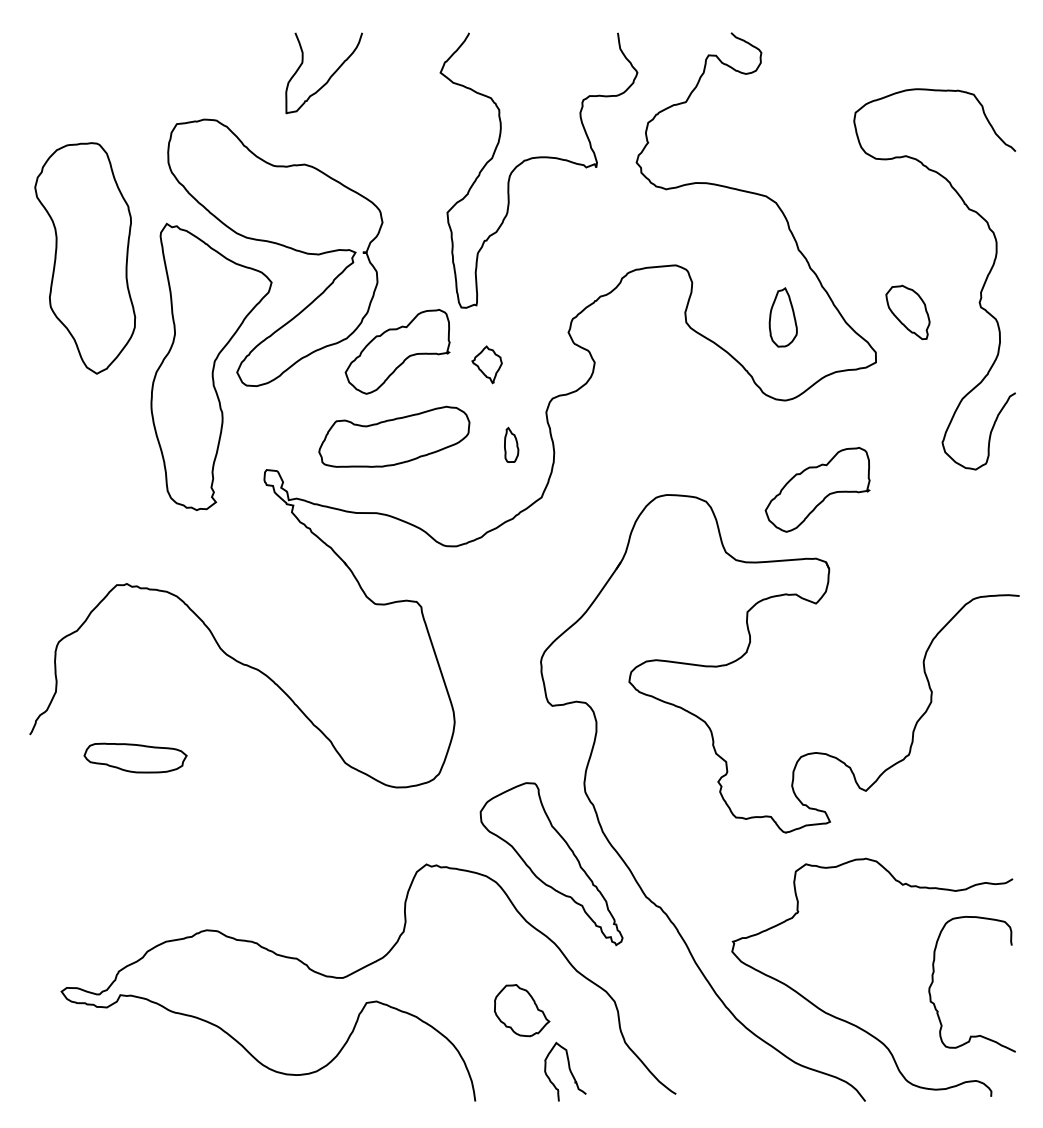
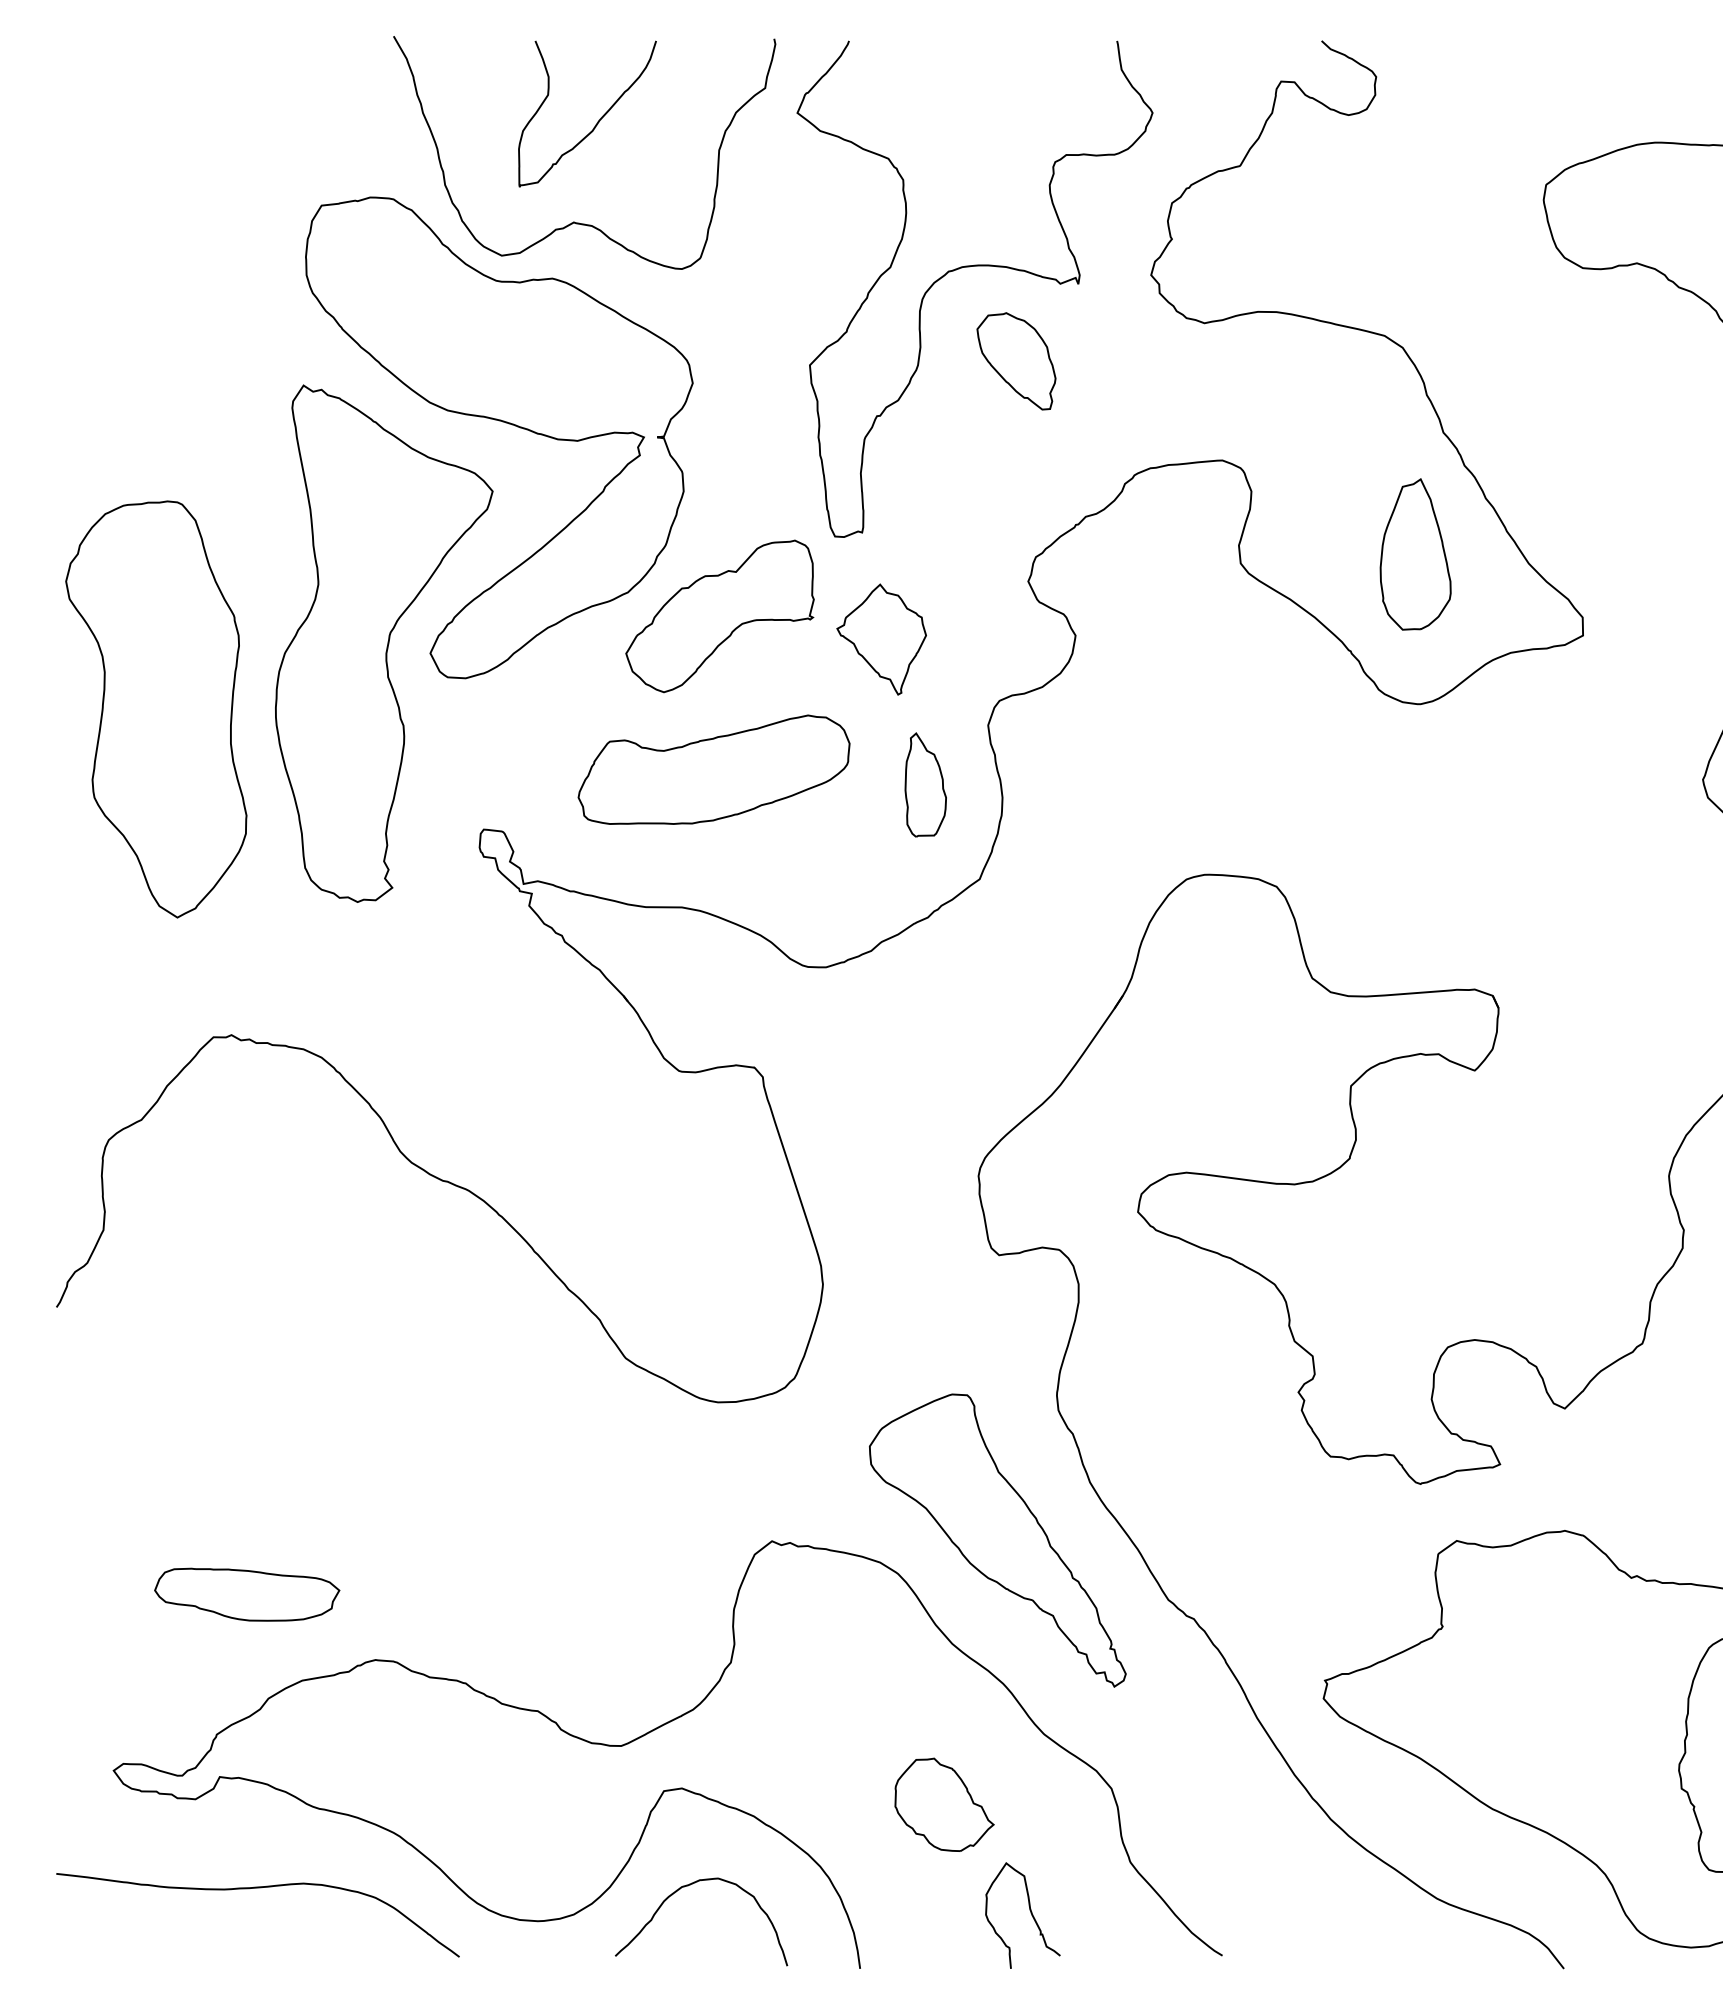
curve: (317, 132) -> (575, 220), added
part: (85, 258) -> (156, 709), moved
part: (907, 312) -> (1015, 361), moved
part: (783, 317) -> (1416, 554), size x1.43
part: (486, 364) -> (880, 639), size x1.67
part: (511, 444) -> (925, 783), size x1.67
part: (817, 489) -> (1477, 864), removed
part: (135, 757) -> (247, 1593), moved
curve: (382, 1055) -> (692, 1885), added
curve: (141, 1057) -> (257, 1889), added

